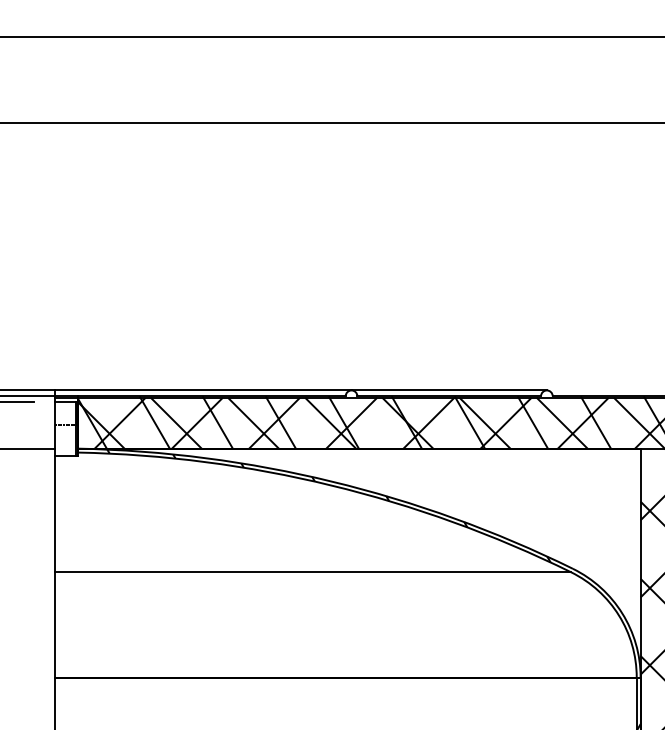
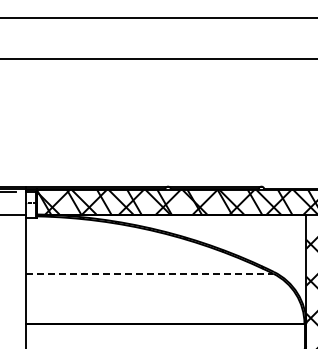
line: (312, 572) -> (149, 273), solid -> dashed

